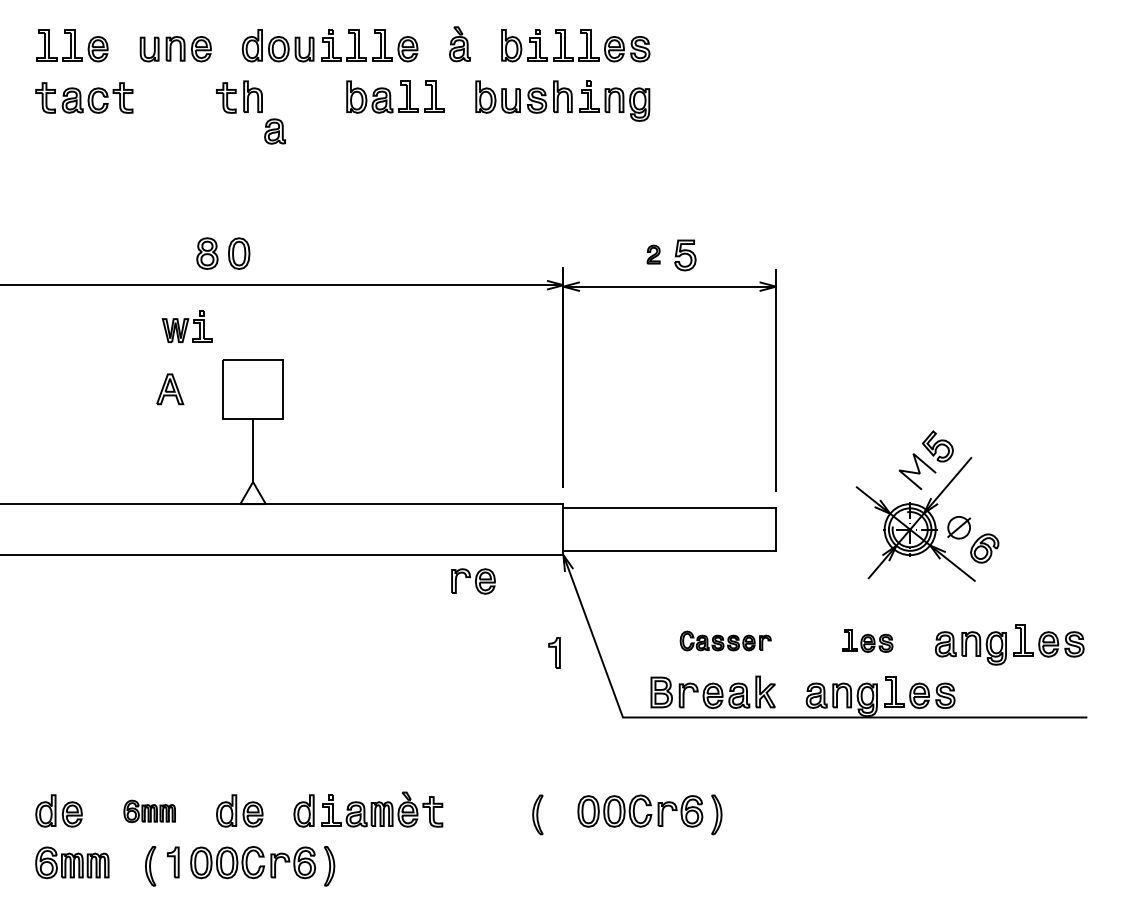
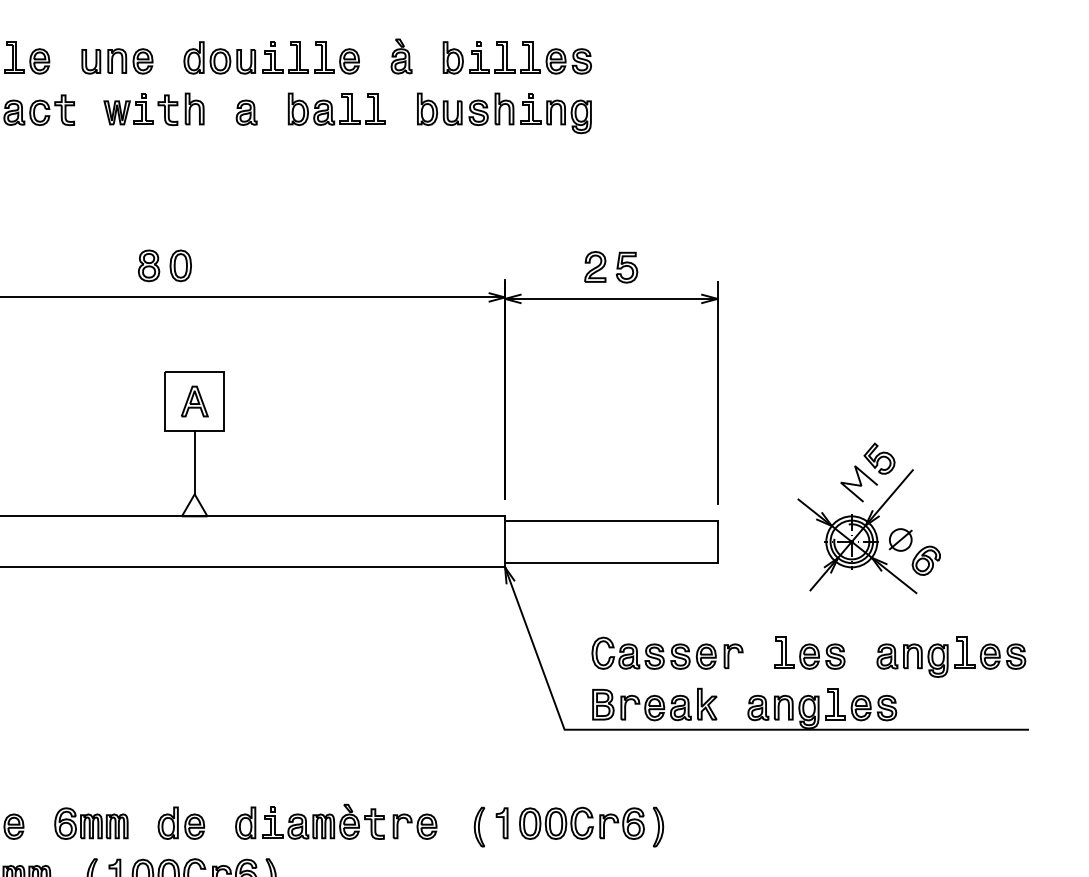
part: (274, 131) -> (246, 112), moved
part: (653, 254) -> (595, 266), size x1.67
part: (186, 326) -> (128, 108), moved
part: (170, 389) -> (195, 401), moved
part: (473, 581) -> (415, 826), moved
part: (725, 640) -> (667, 652), size x1.67
part: (867, 640) -> (809, 652), size x1.43
part: (554, 652) -> (502, 822), moved
part: (149, 811) -> (91, 823), size x1.43

